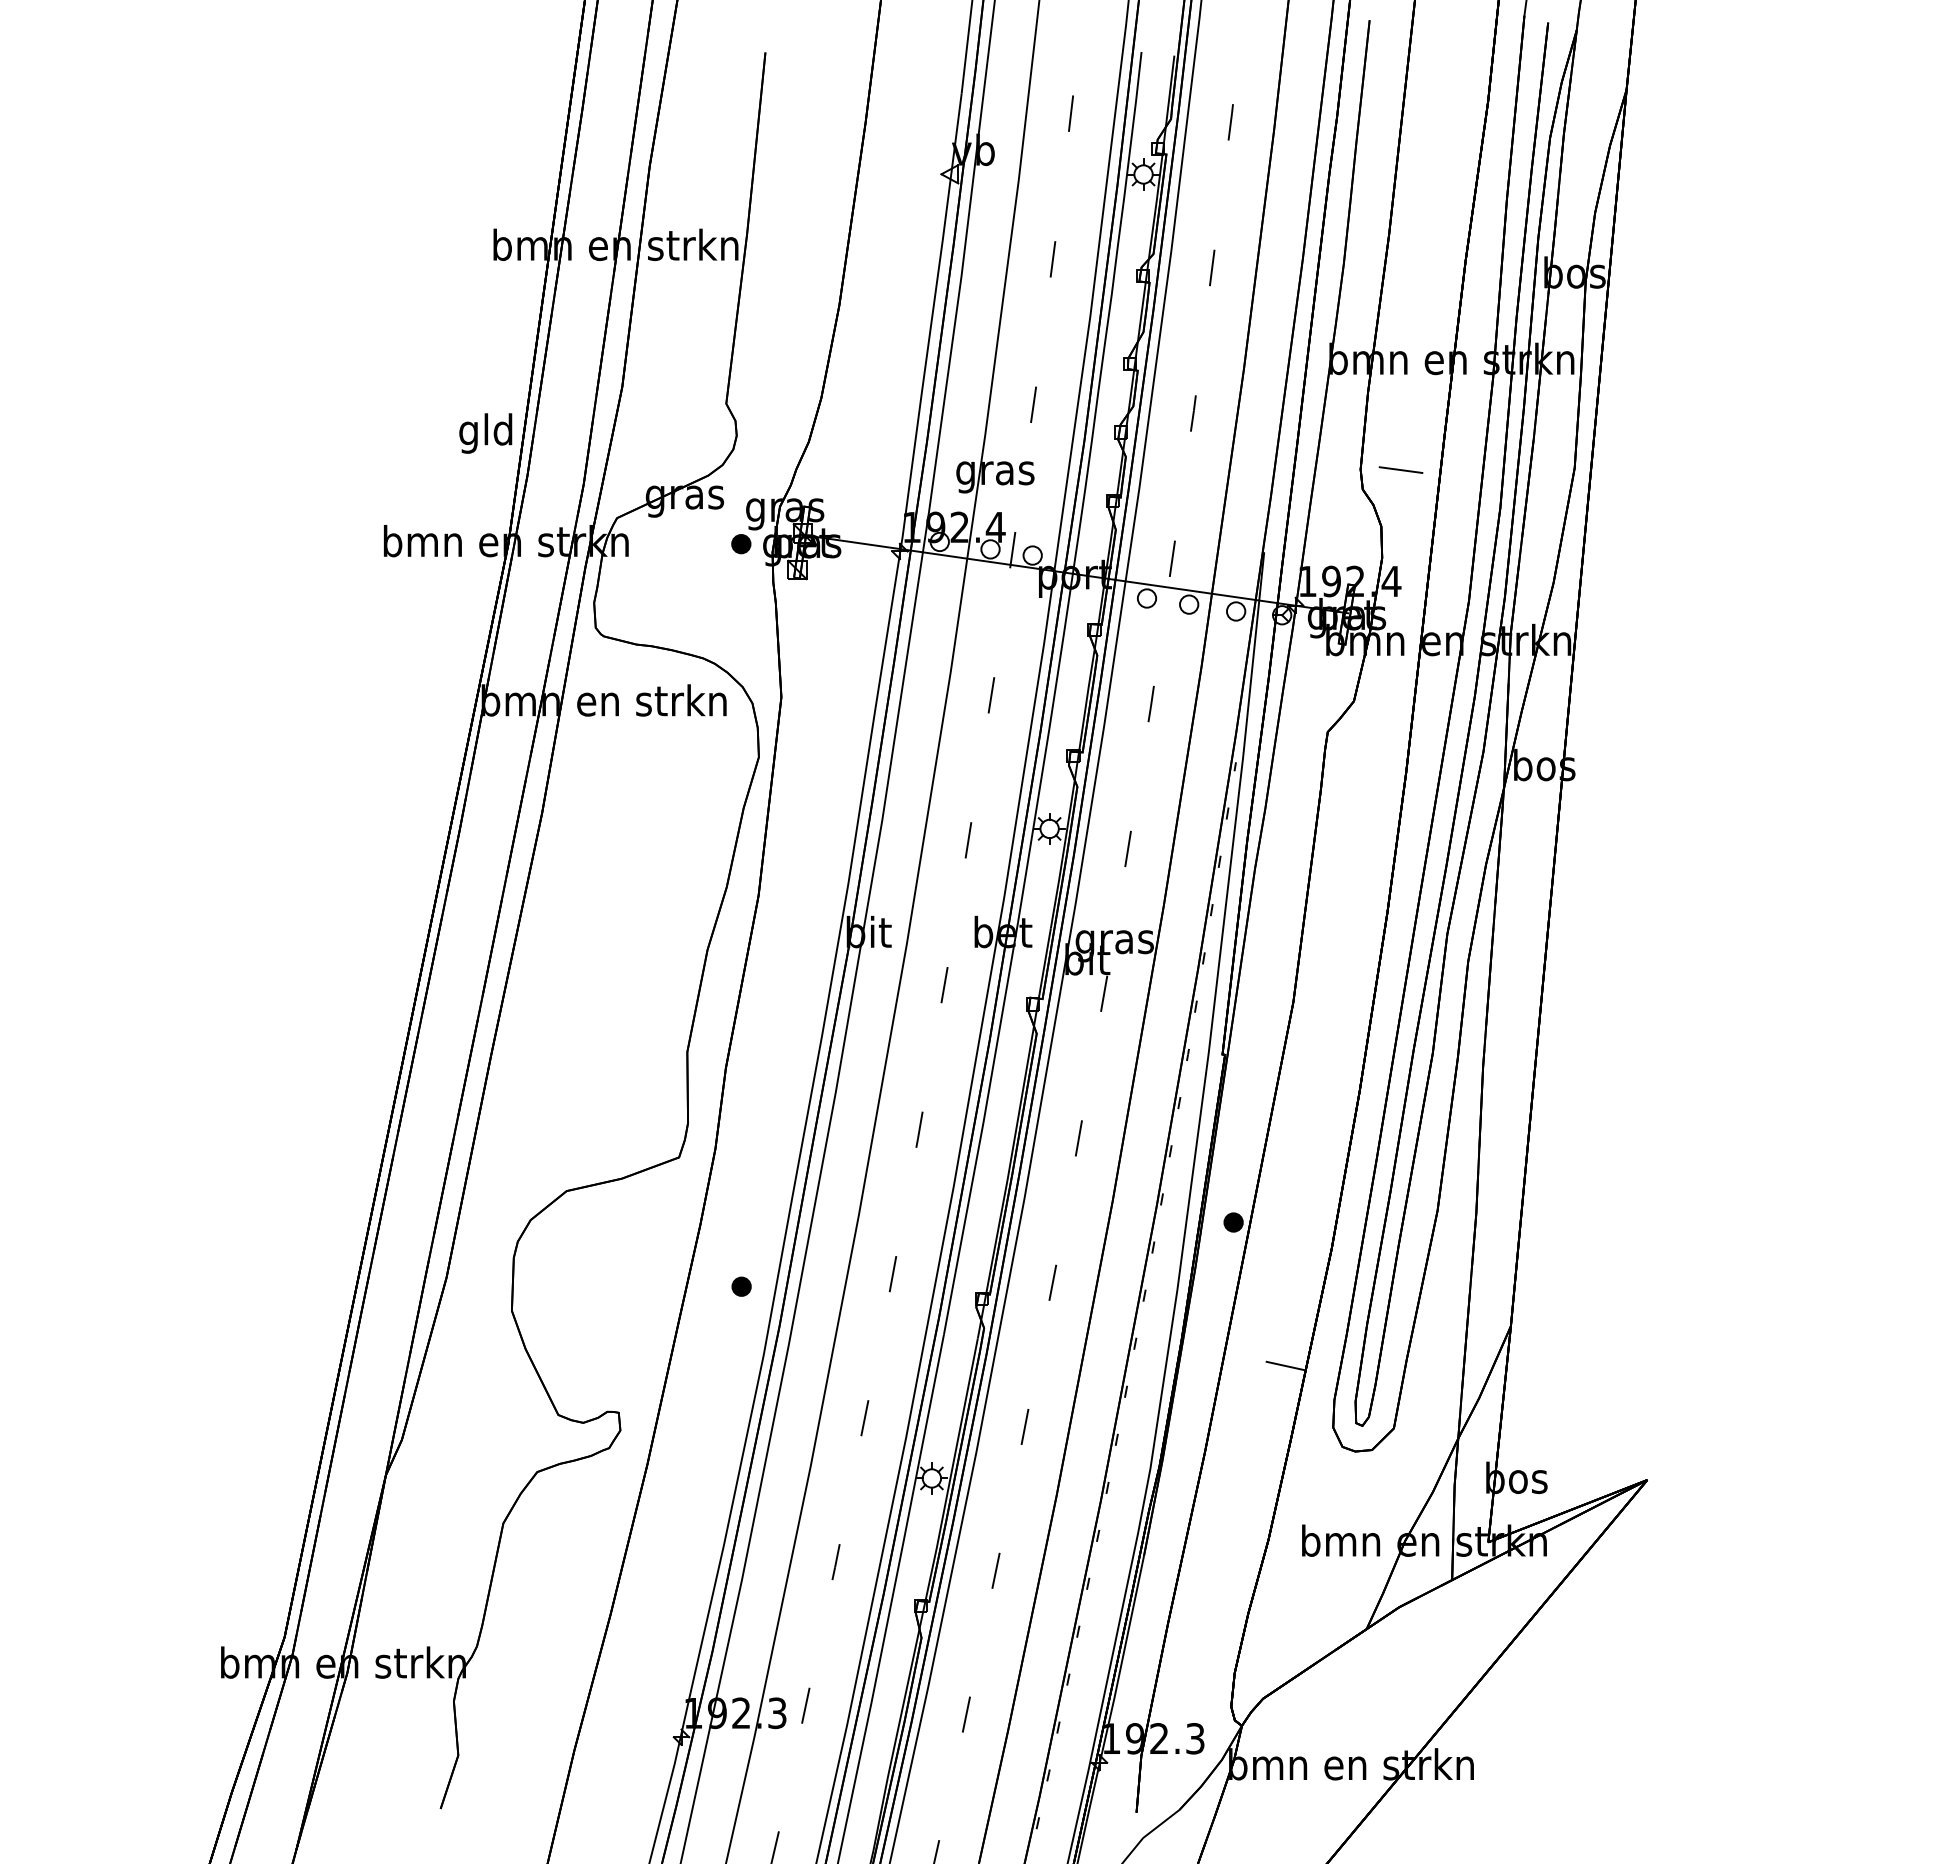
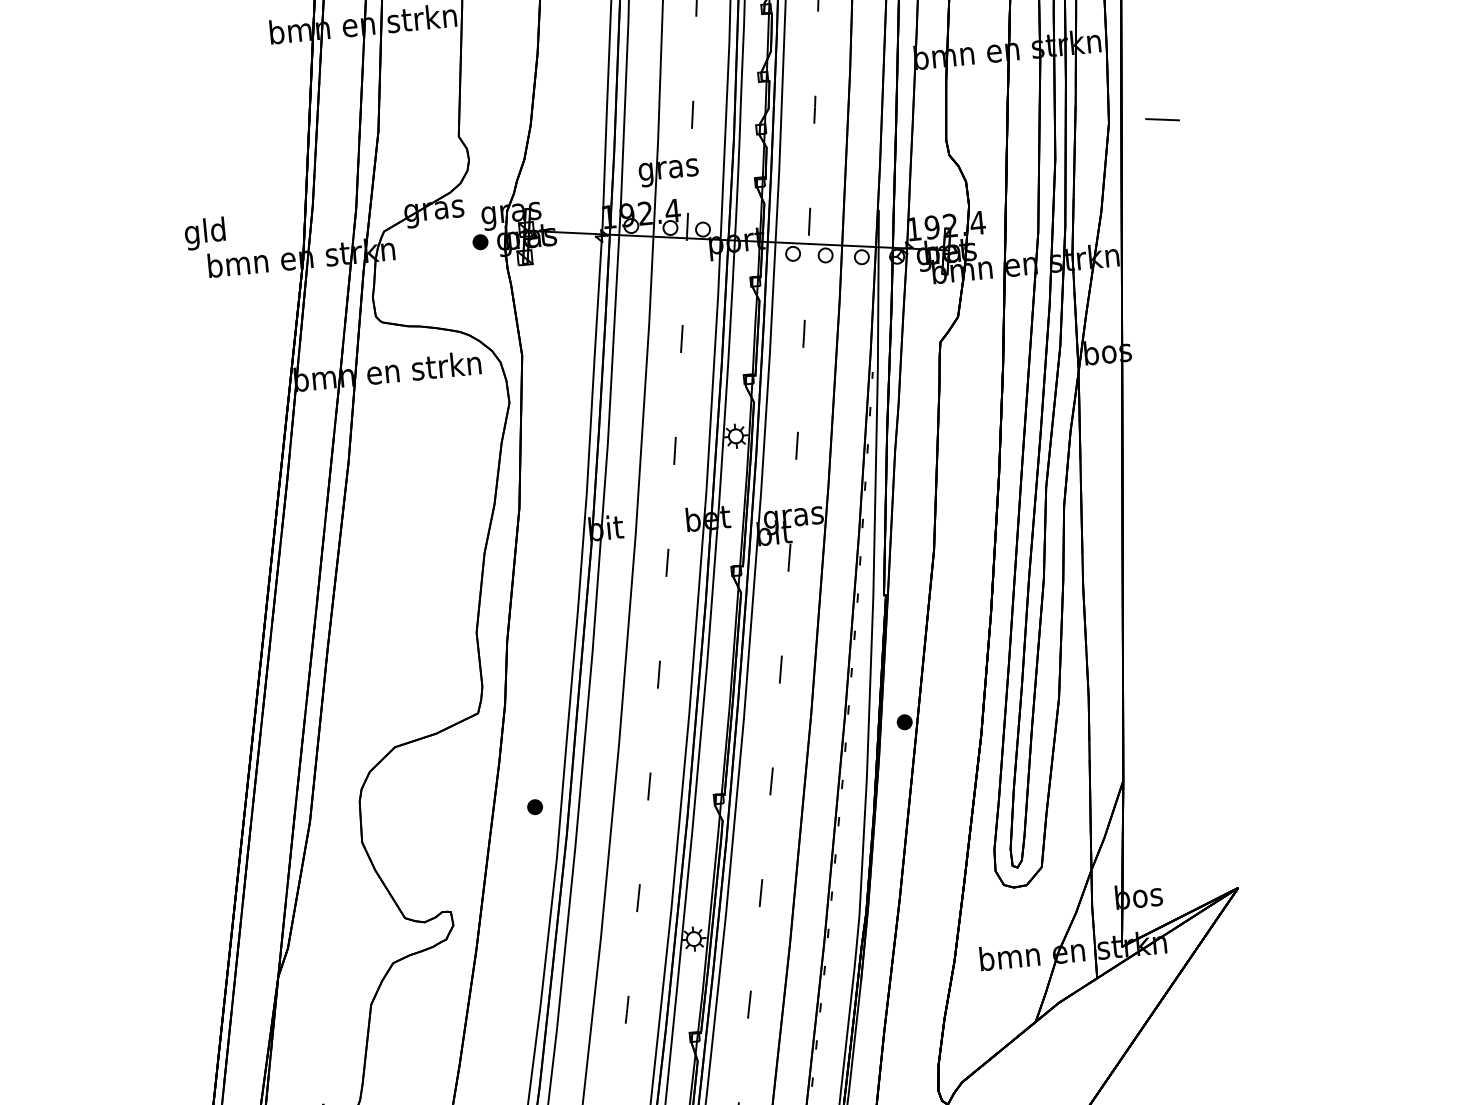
text: (485, 433) -> (204, 233), moved
line: (1400, 469) -> (1162, 119), moved
line: (1285, 1365) -> (954, 827), removed

